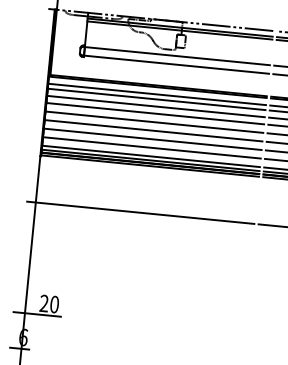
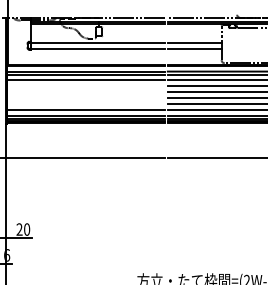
line: (154, 113) -> (85, 85), removed
line: (153, 121) -> (85, 91), removed
line: (153, 130) -> (85, 97), removed
line: (152, 139) -> (85, 104), removed

